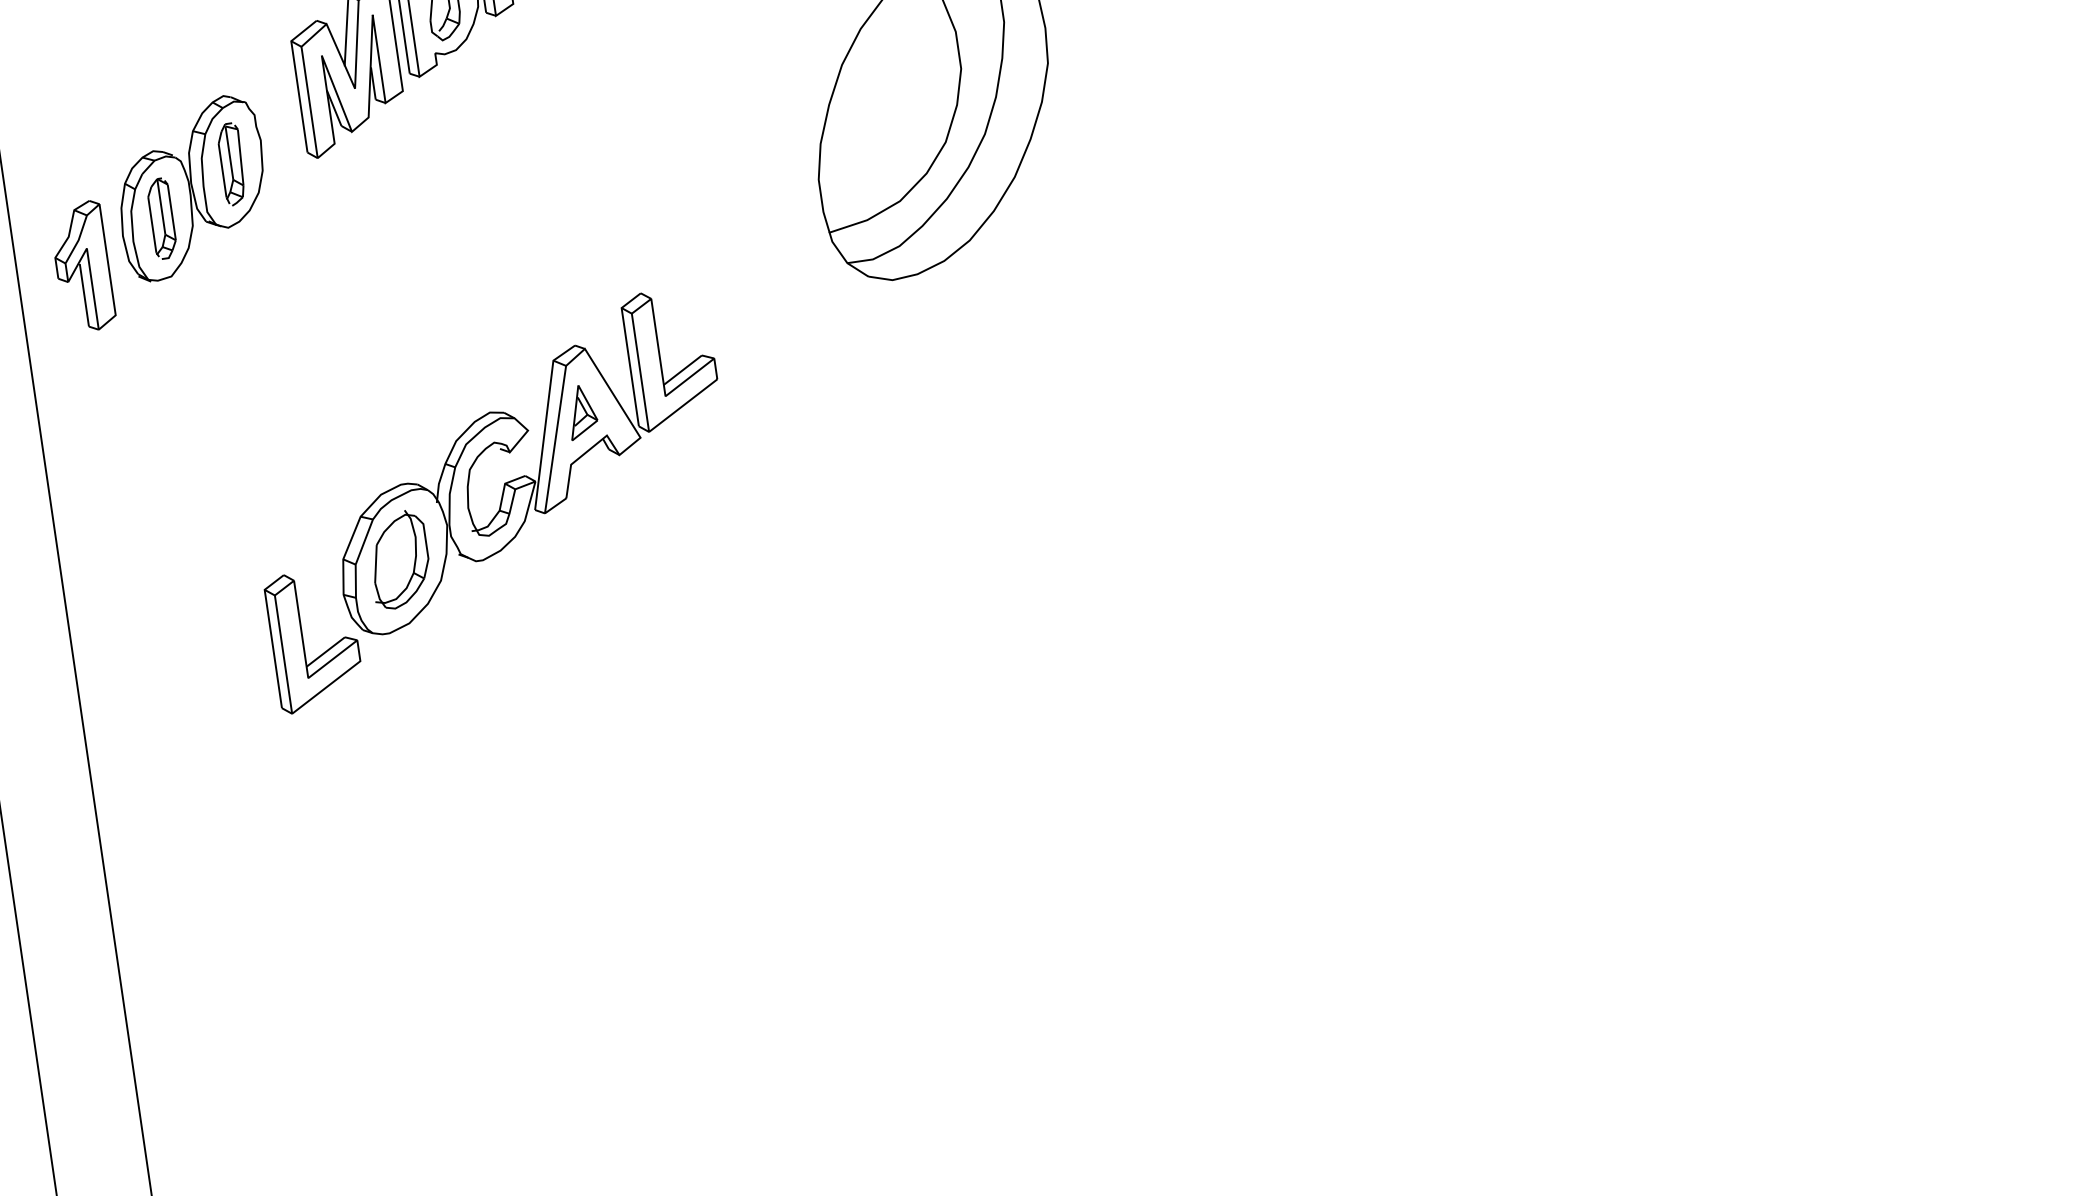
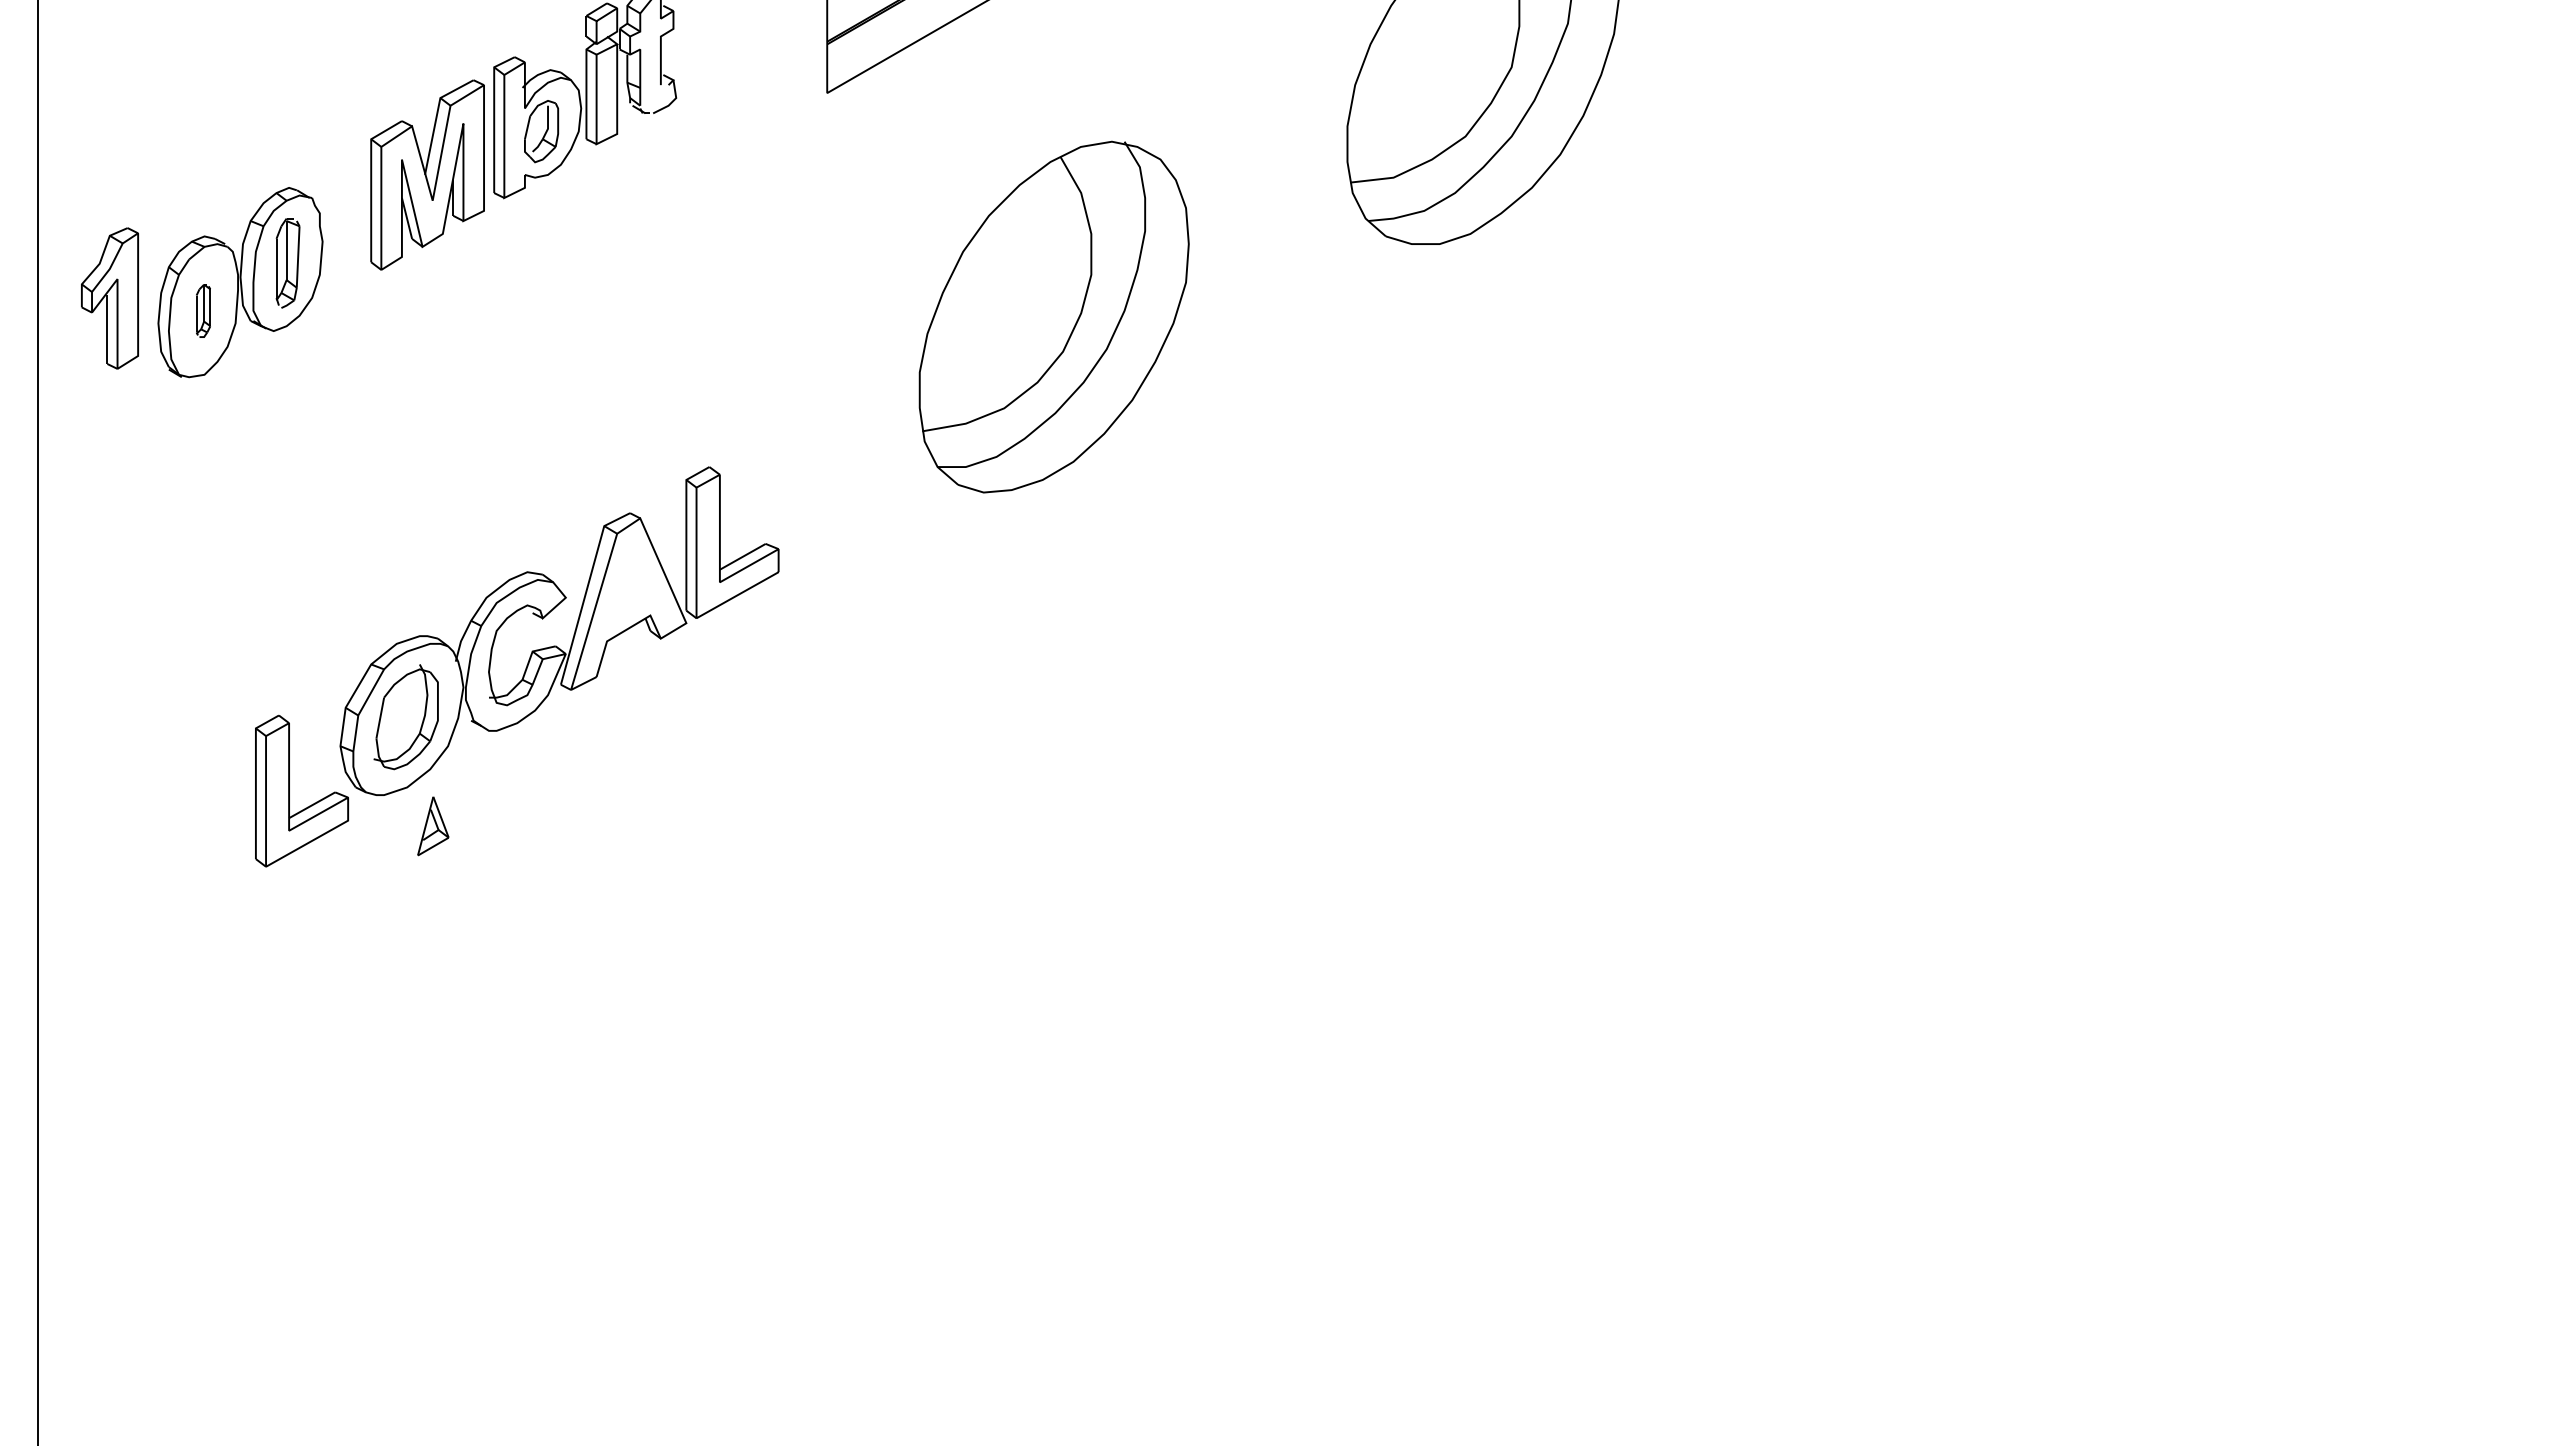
part: (162, 218) -> (203, 310), size x0.6
part: (82, 267) -> (109, 298), moved
part: (582, 412) -> (433, 826), moved

